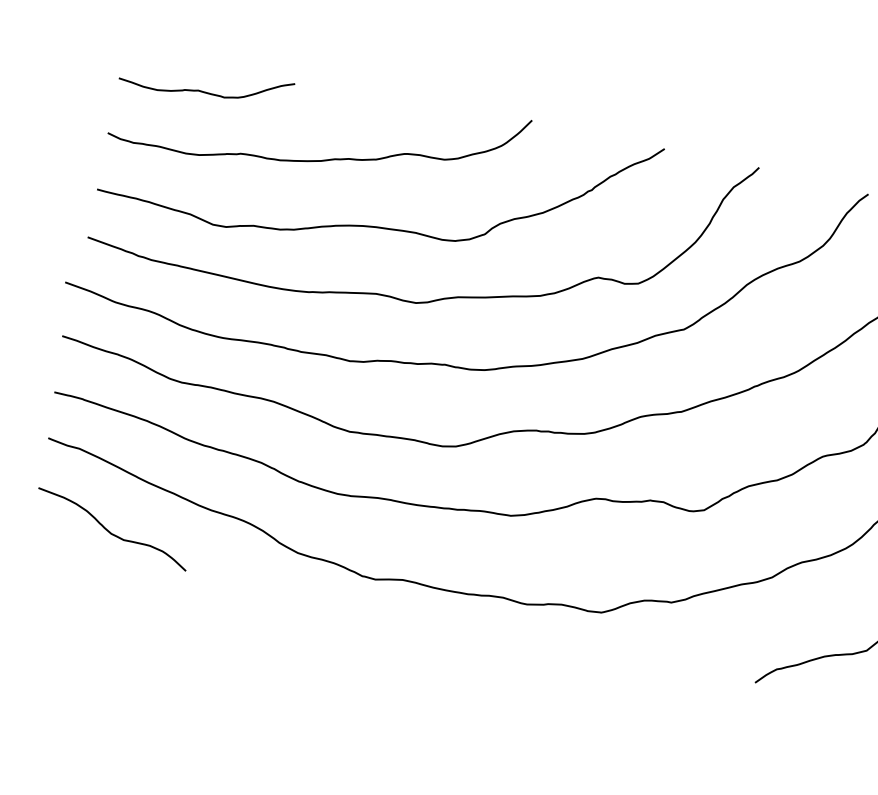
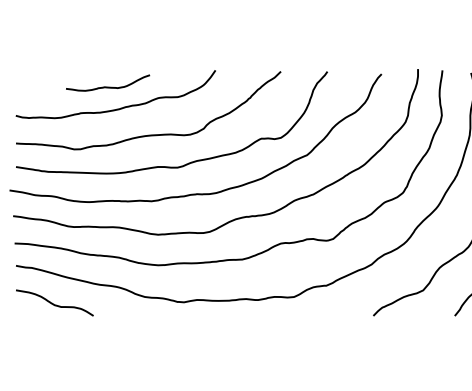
curve: (206, 90) -> (108, 86), moved

